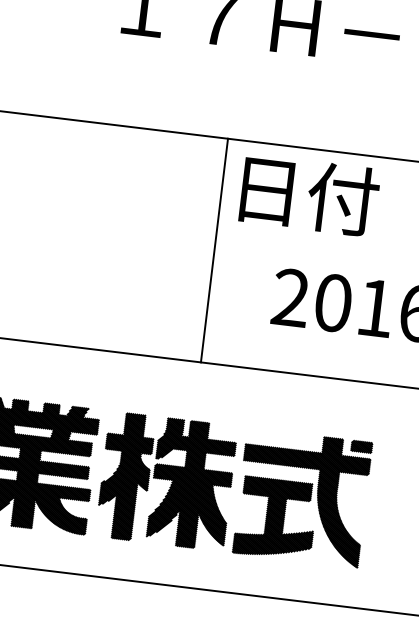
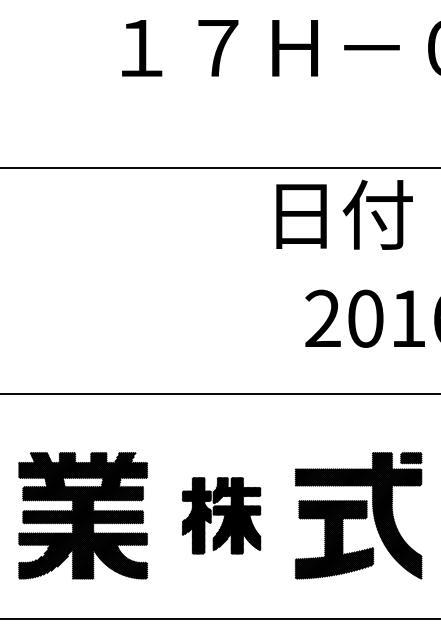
text: (309, 195) -> (344, 214), moved
line: (214, 250) -> (241, 280), removed
part: (166, 481) -> (221, 515), size x0.6

